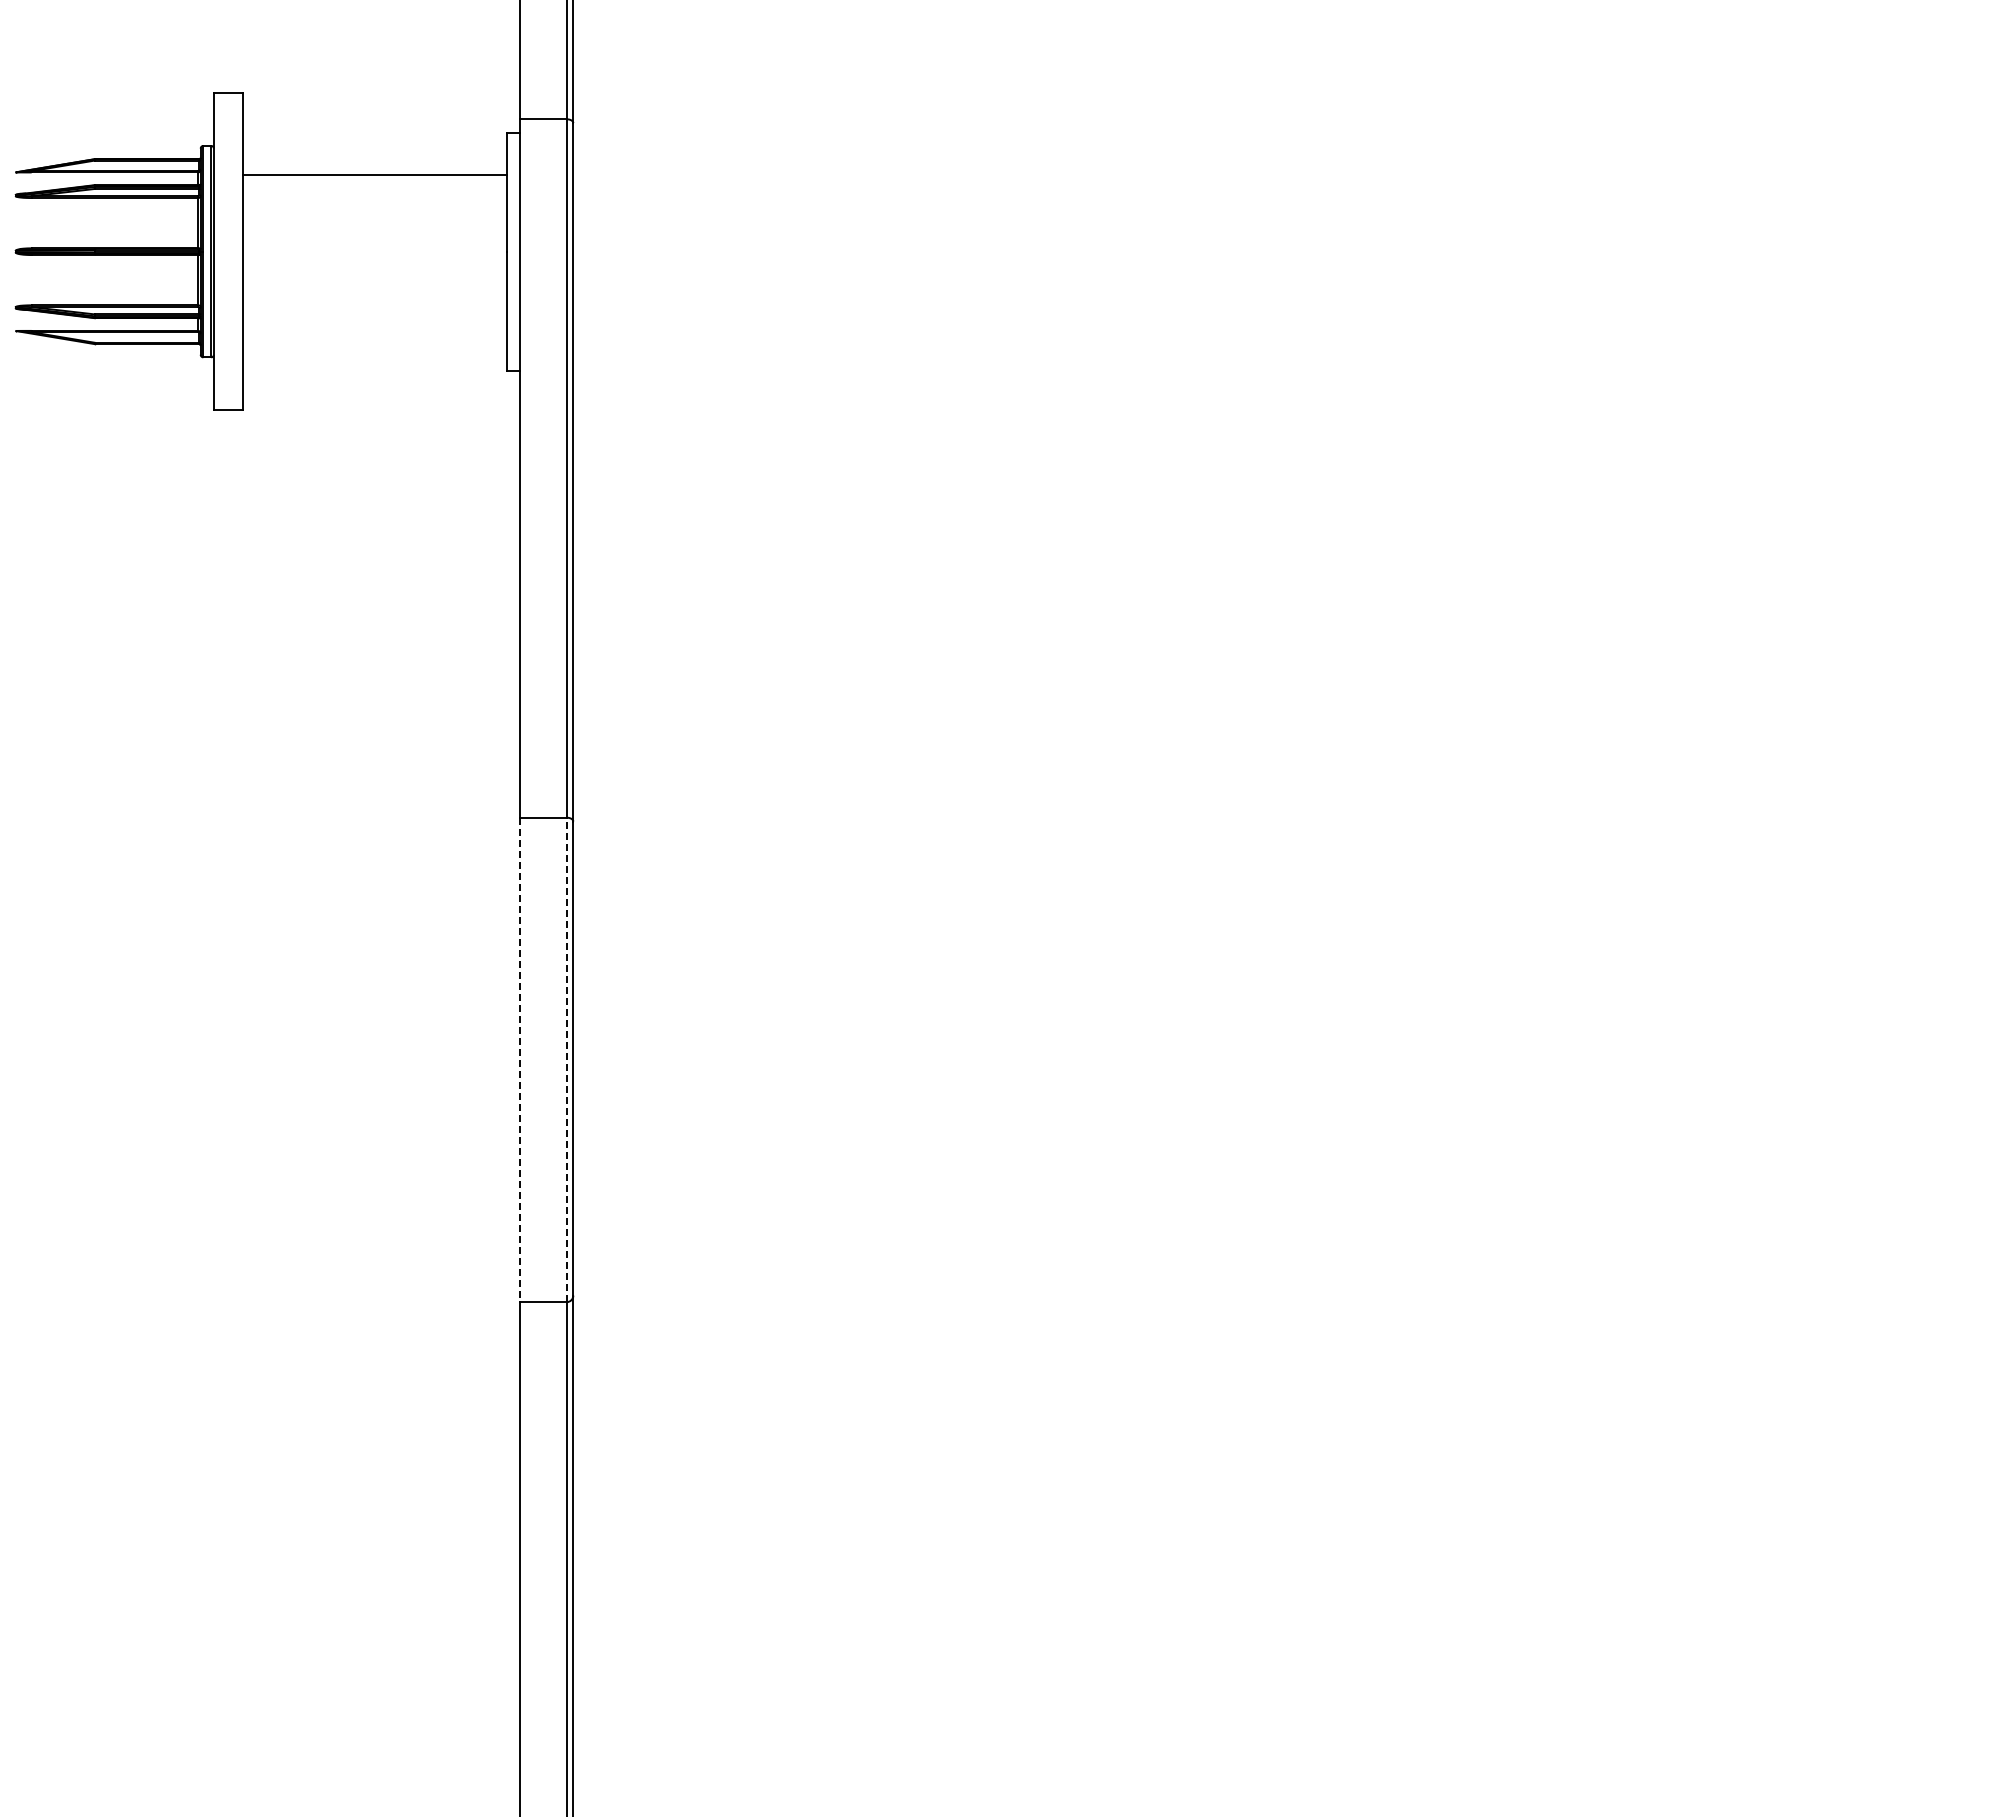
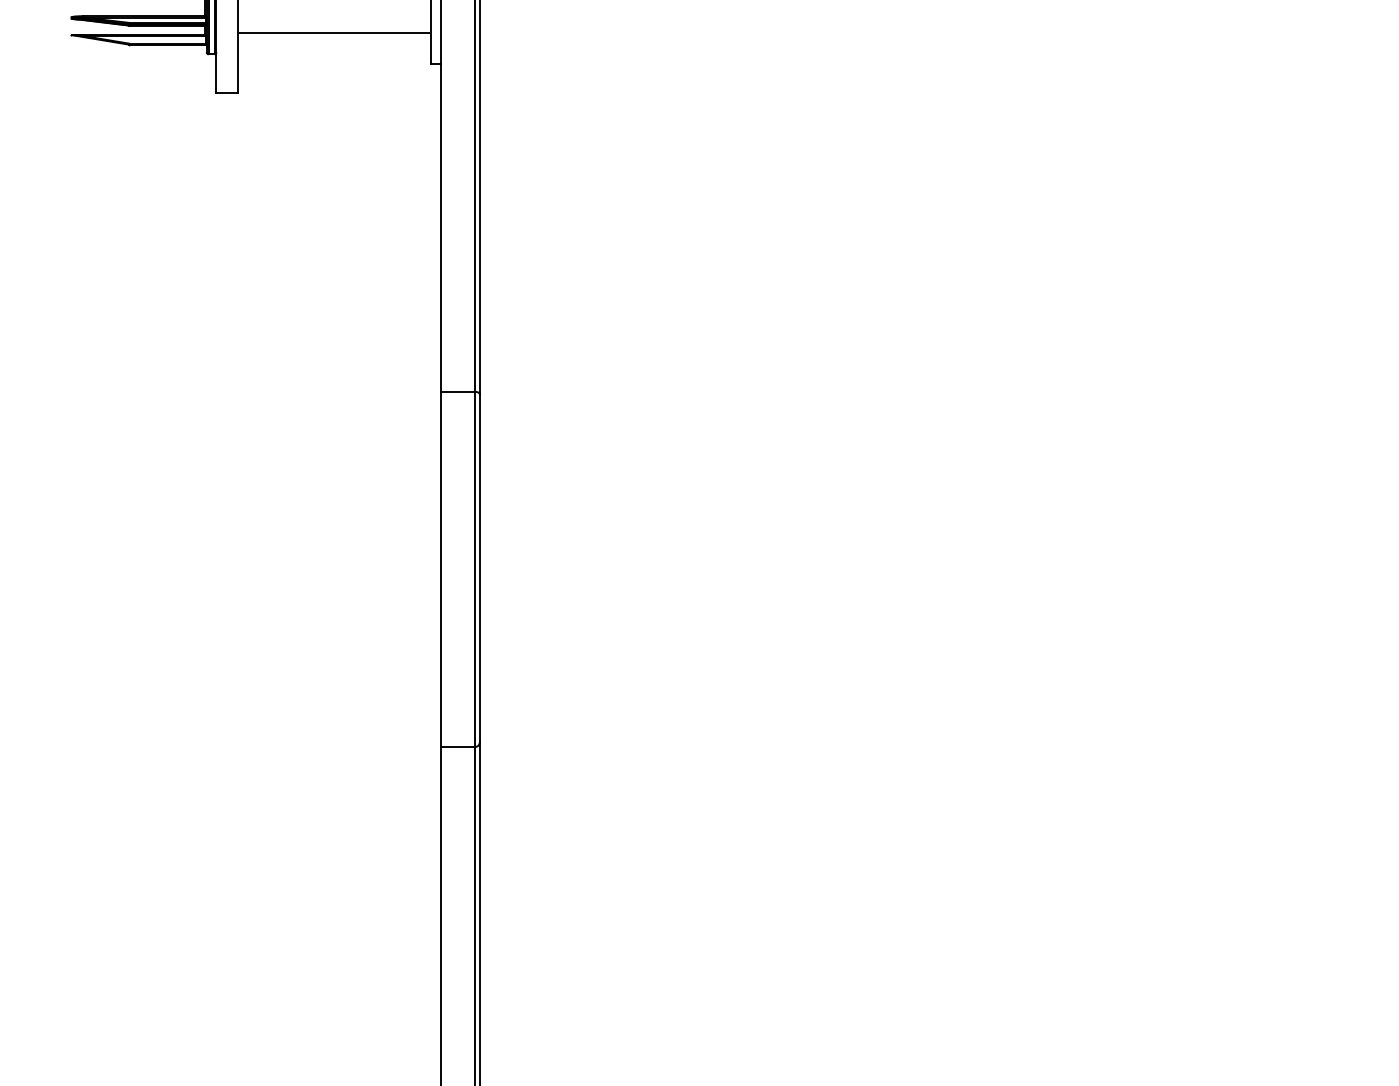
line: (374, 328) -> (334, 33), added
line: (566, 1059) -> (474, 569), dashed -> solid
line: (520, 1060) -> (441, 569), dashed -> solid

